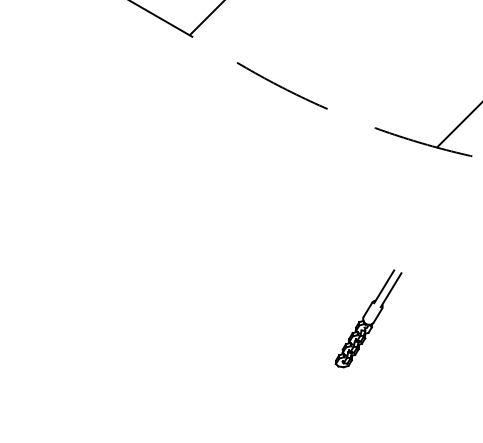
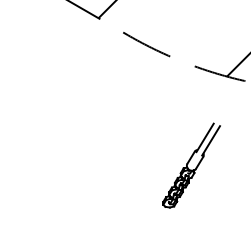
part: (368, 318) -> (191, 165), size x1.67

